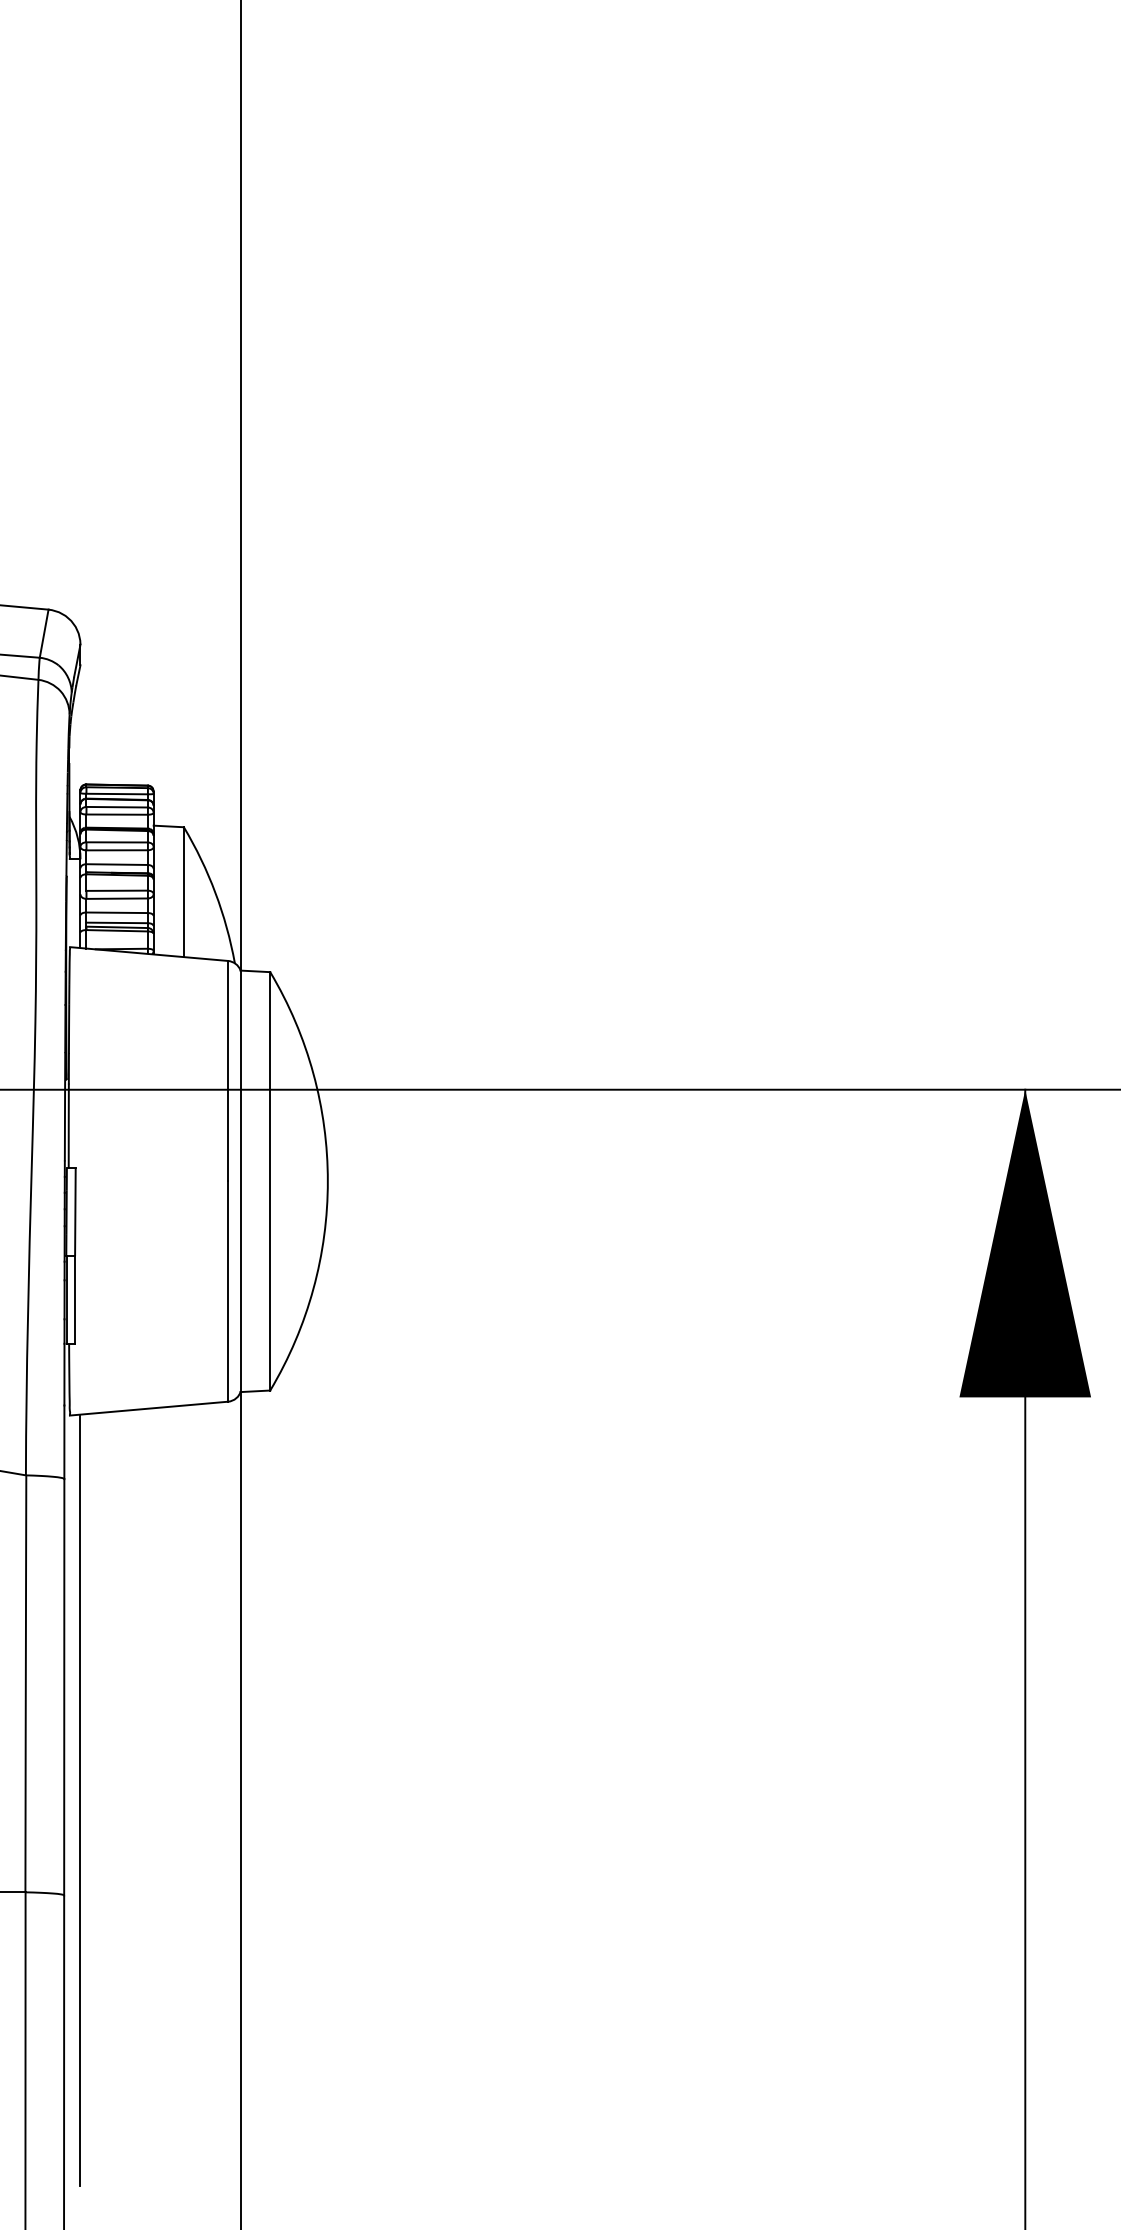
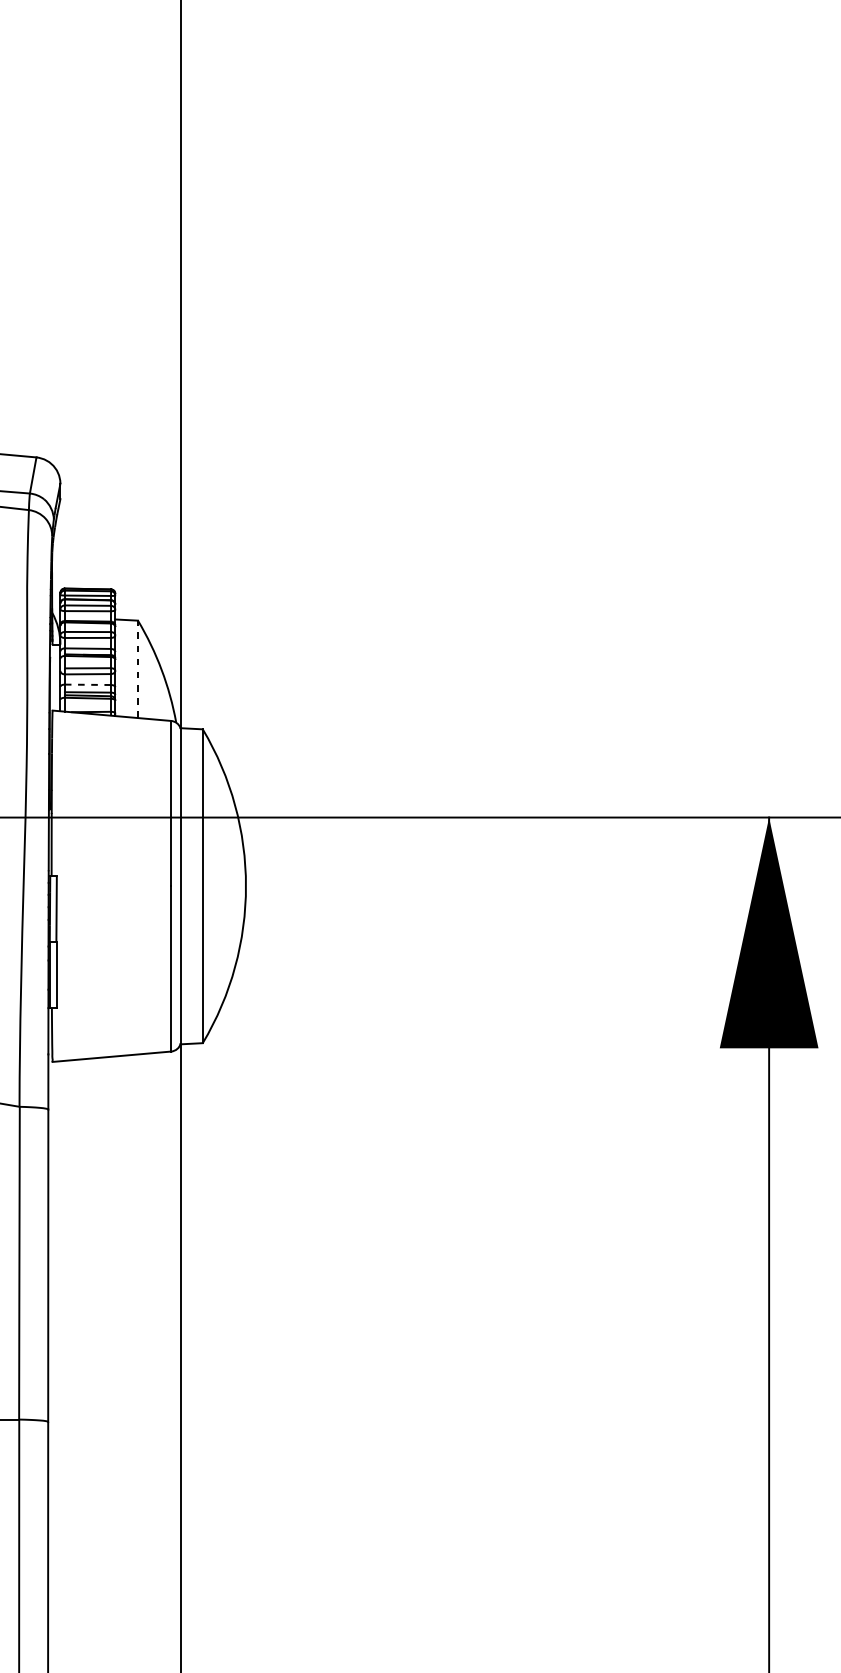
line: (183, 892) -> (137, 669), solid -> dashed
line: (117, 912) -> (88, 684), solid -> dashed
line: (80, 1800) -> (60, 1350), removed

